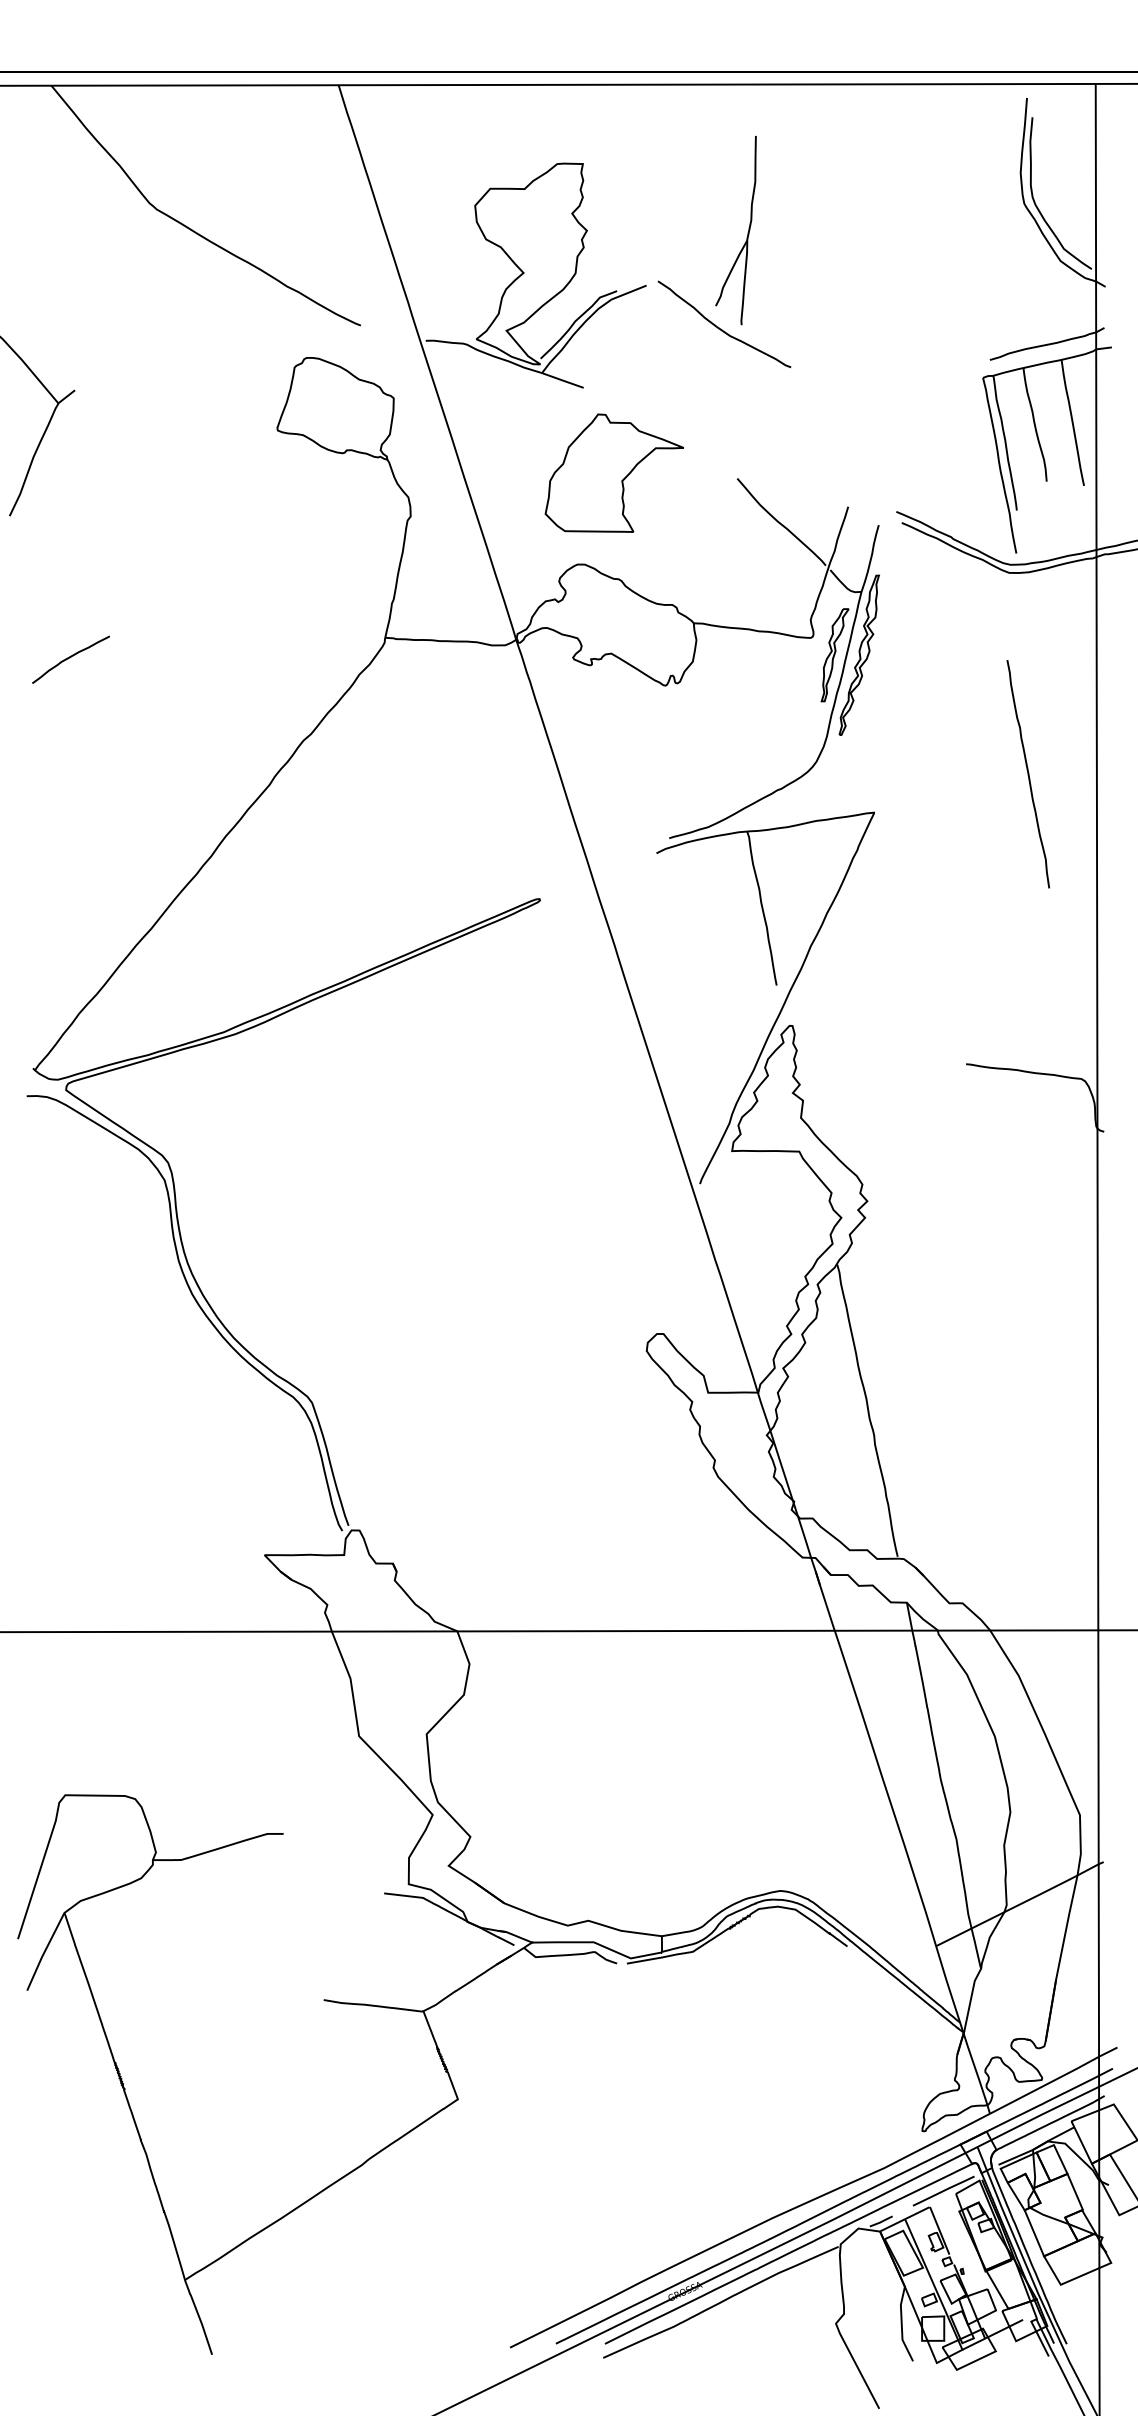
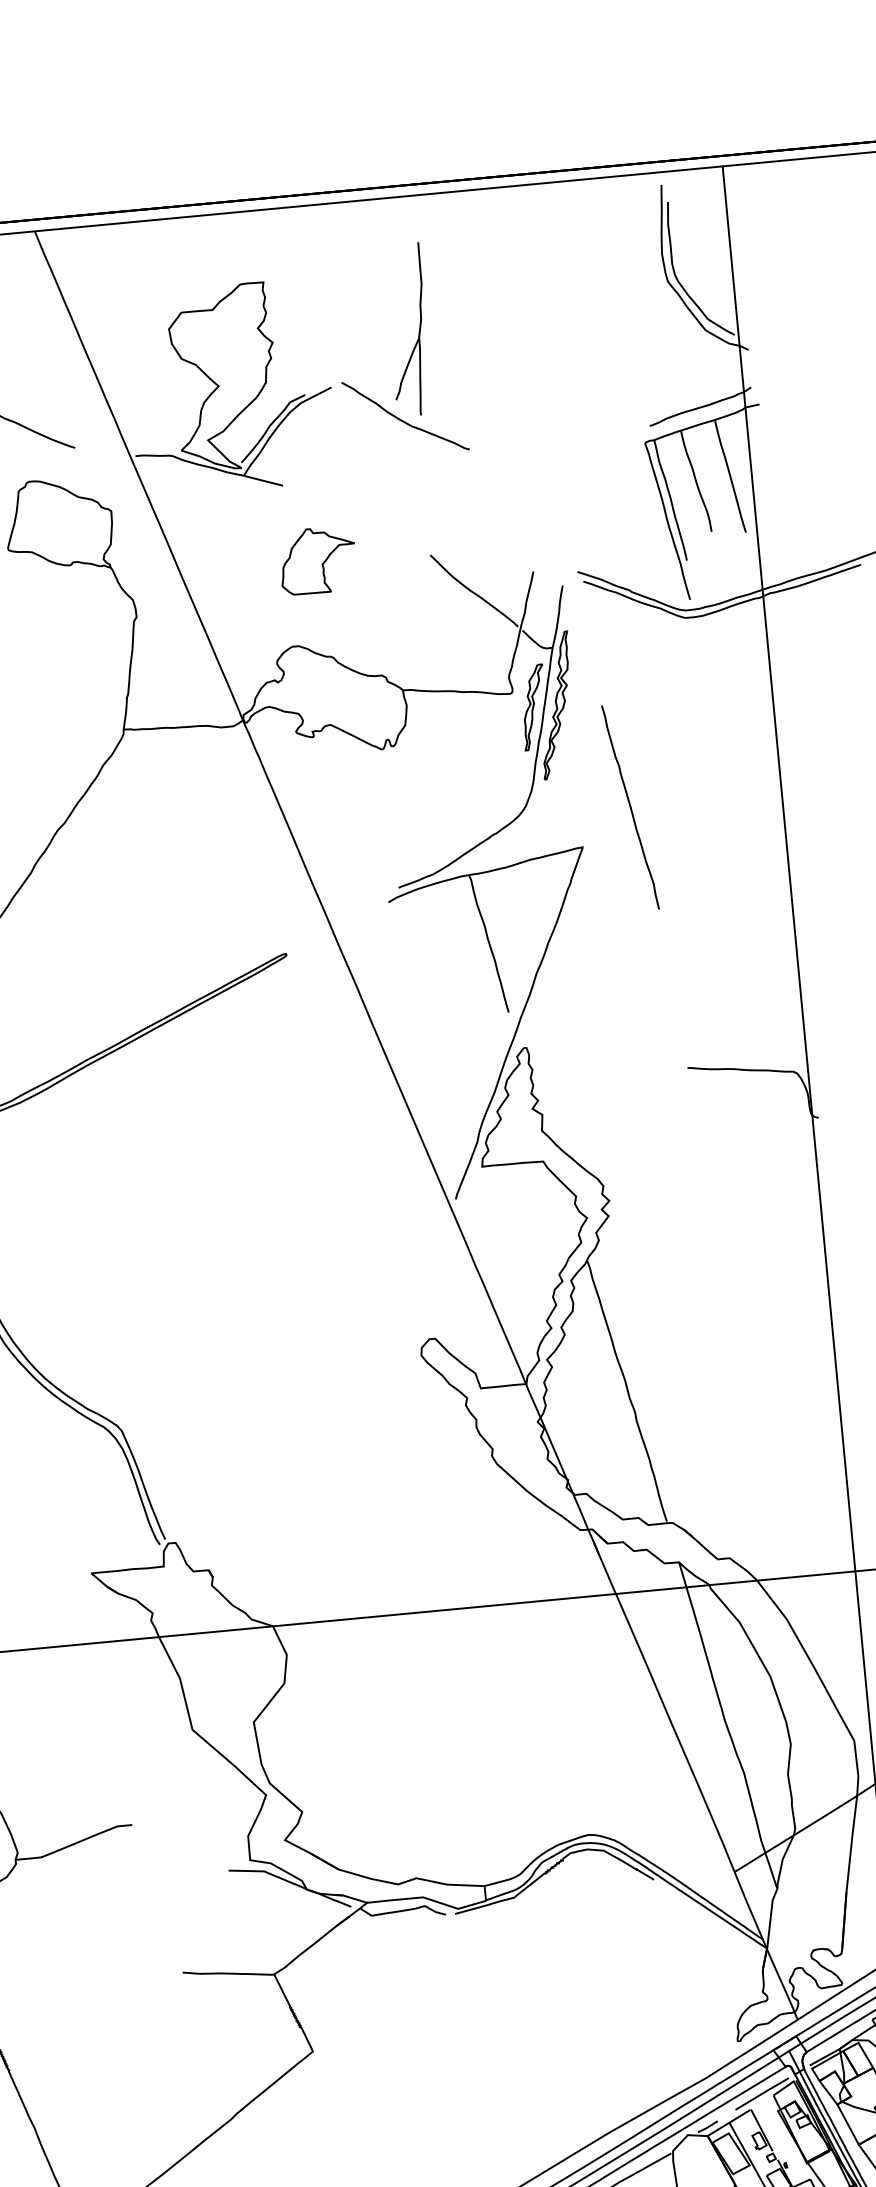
part: (613, 472) -> (317, 560), size x0.6
curve: (1028, 774) -> (630, 807), moved

